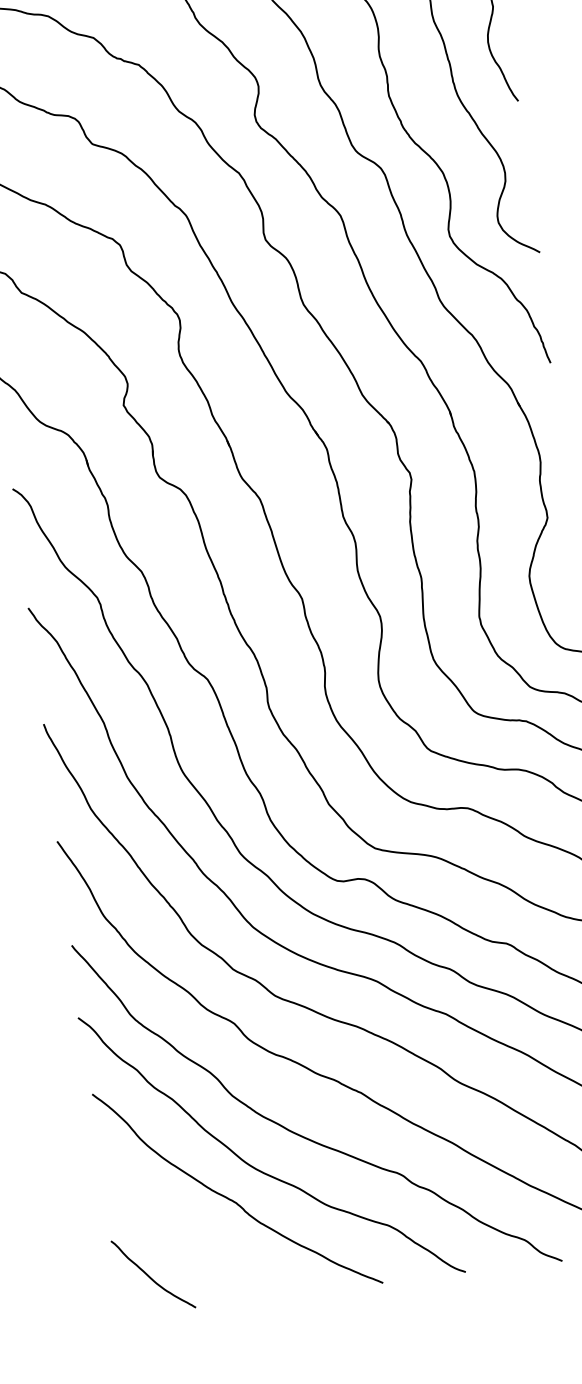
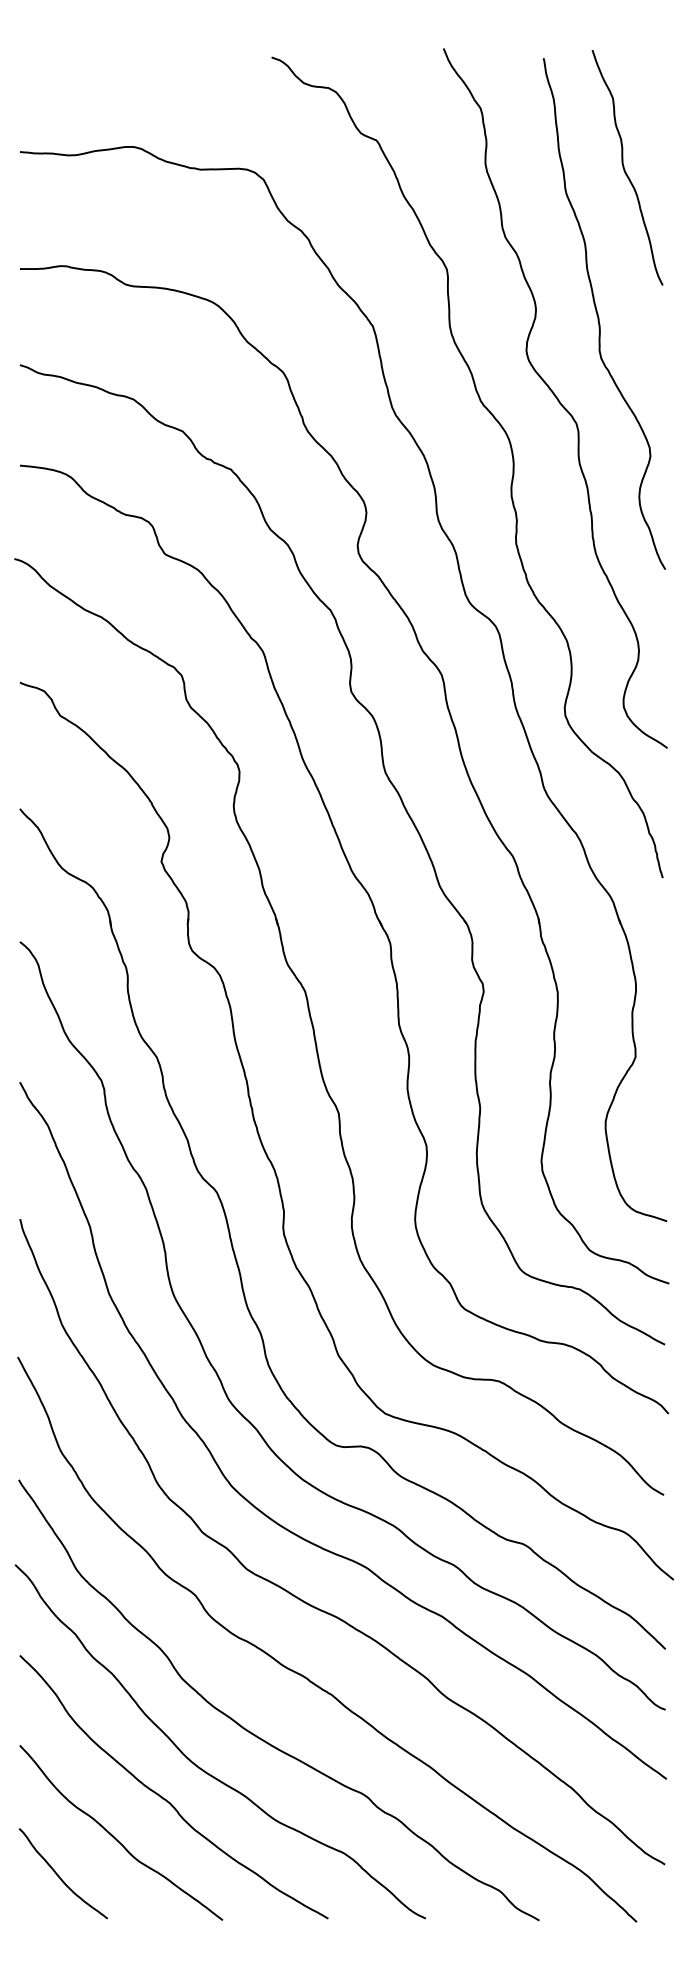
curve: (193, 1237) -> (115, 1837), added

